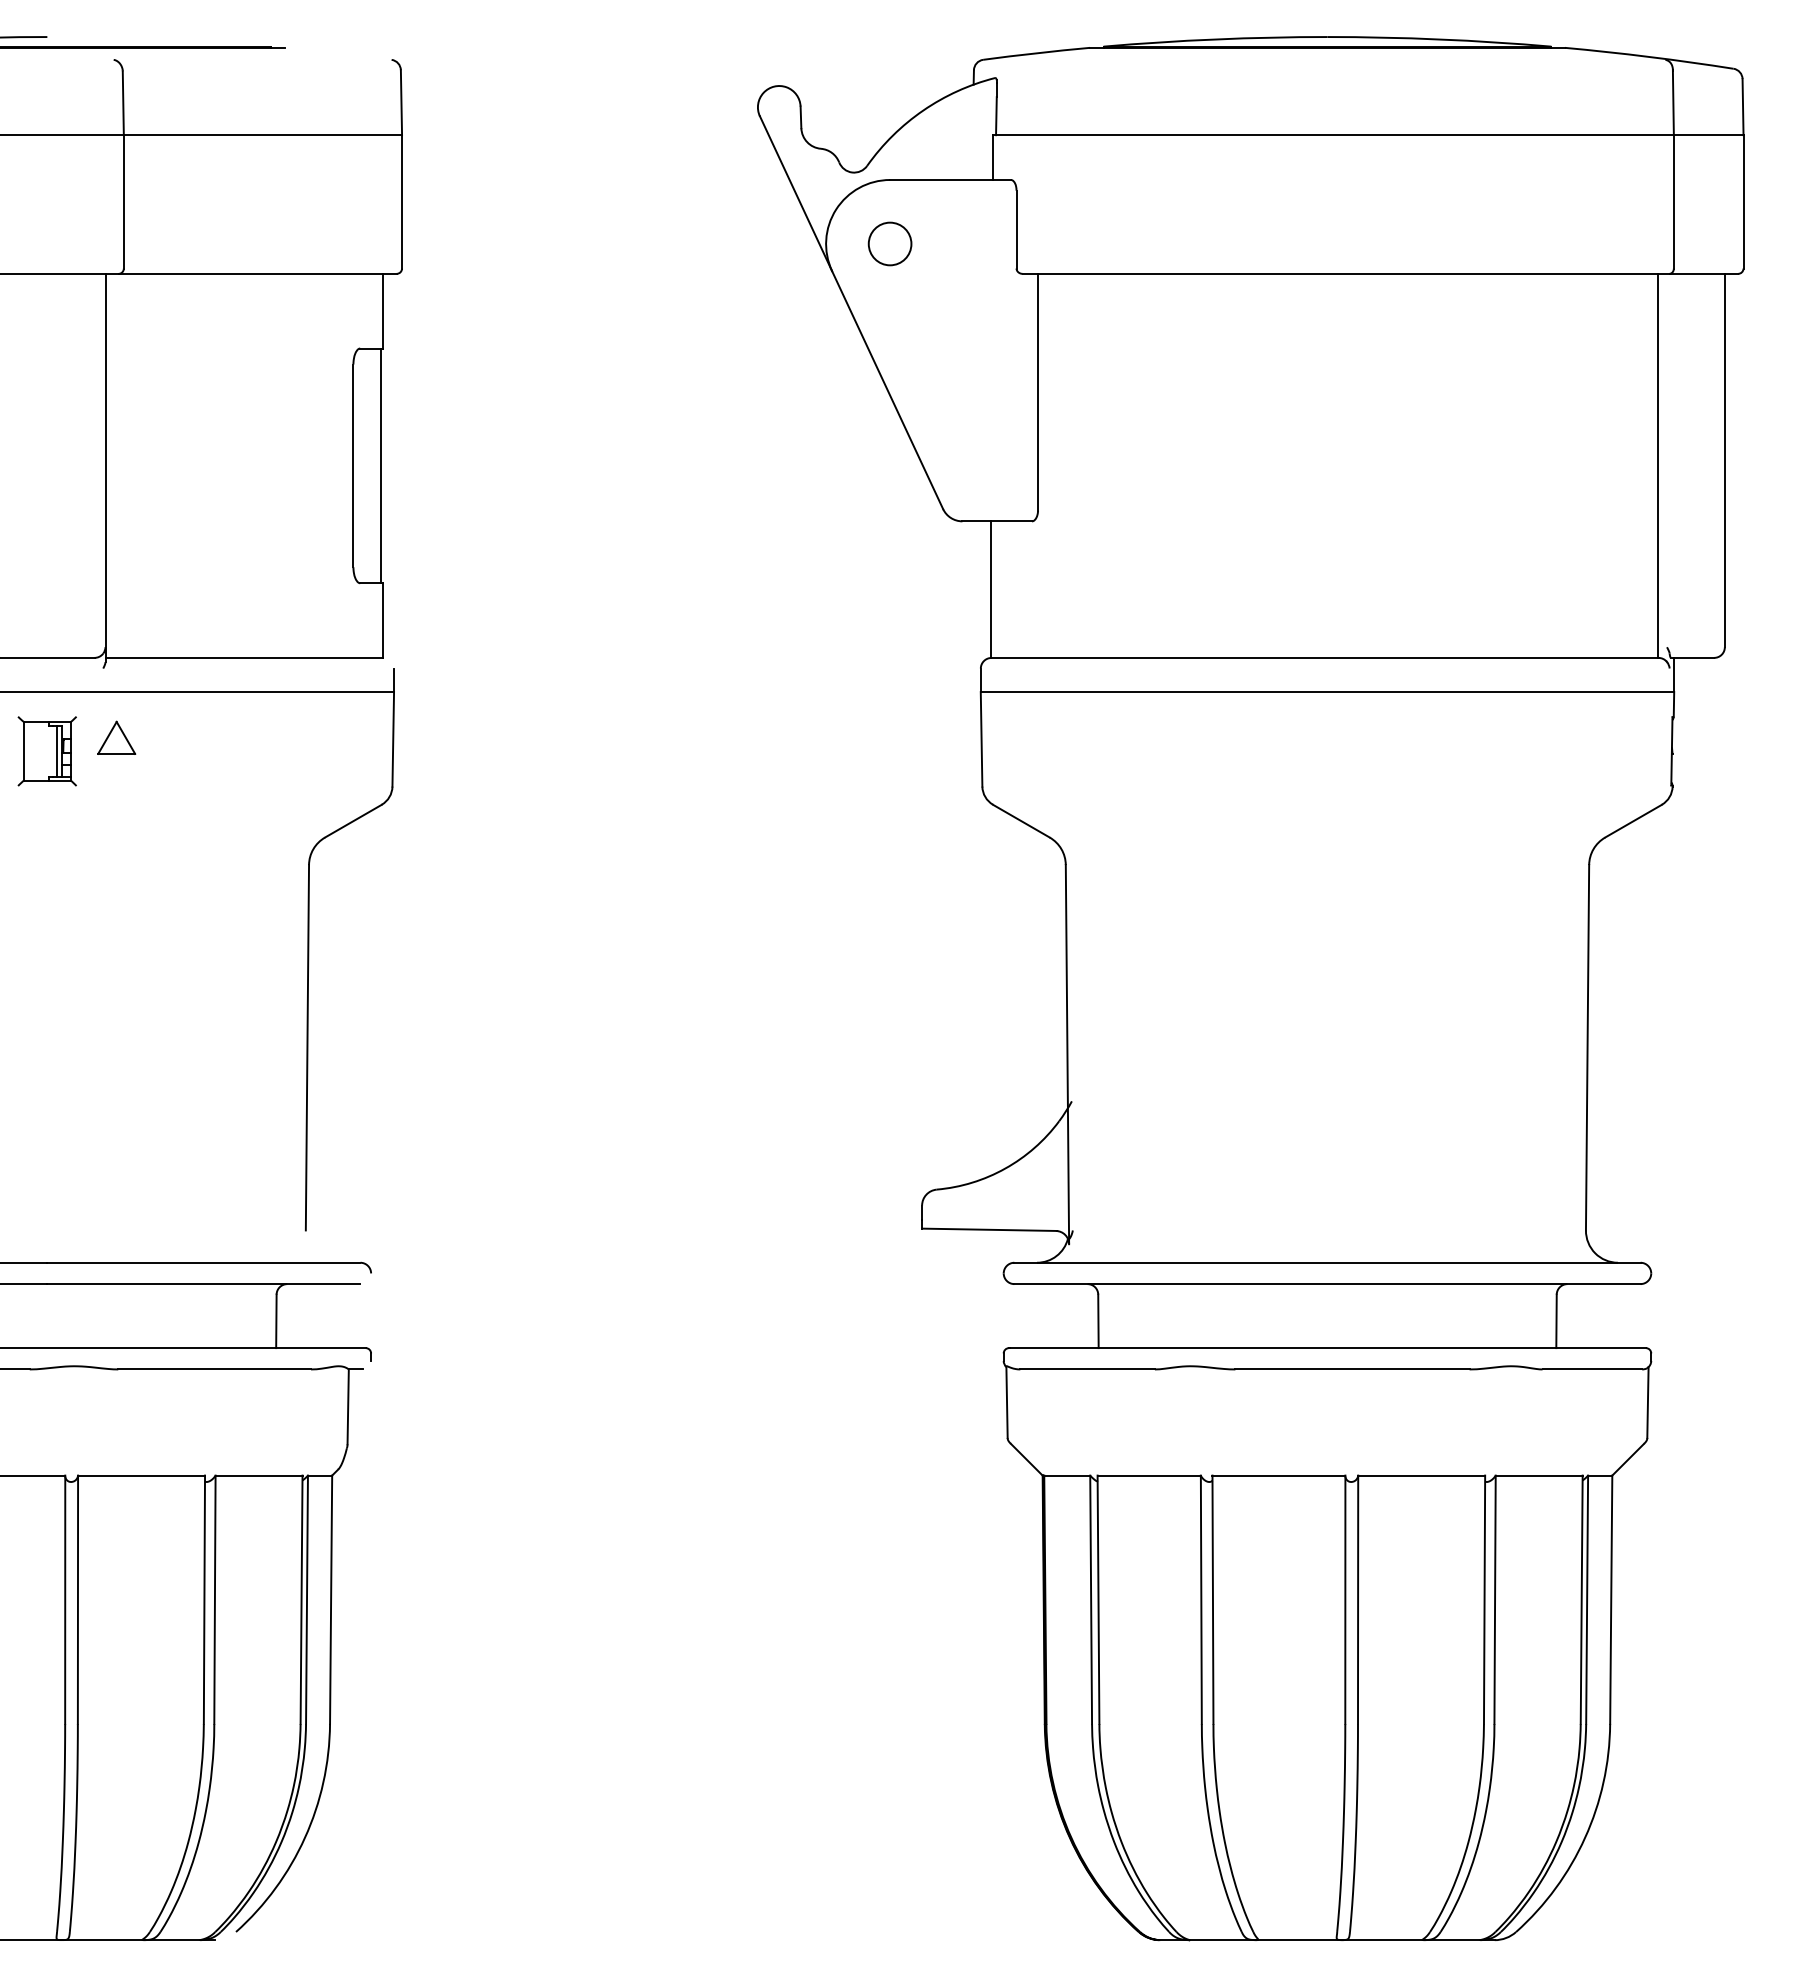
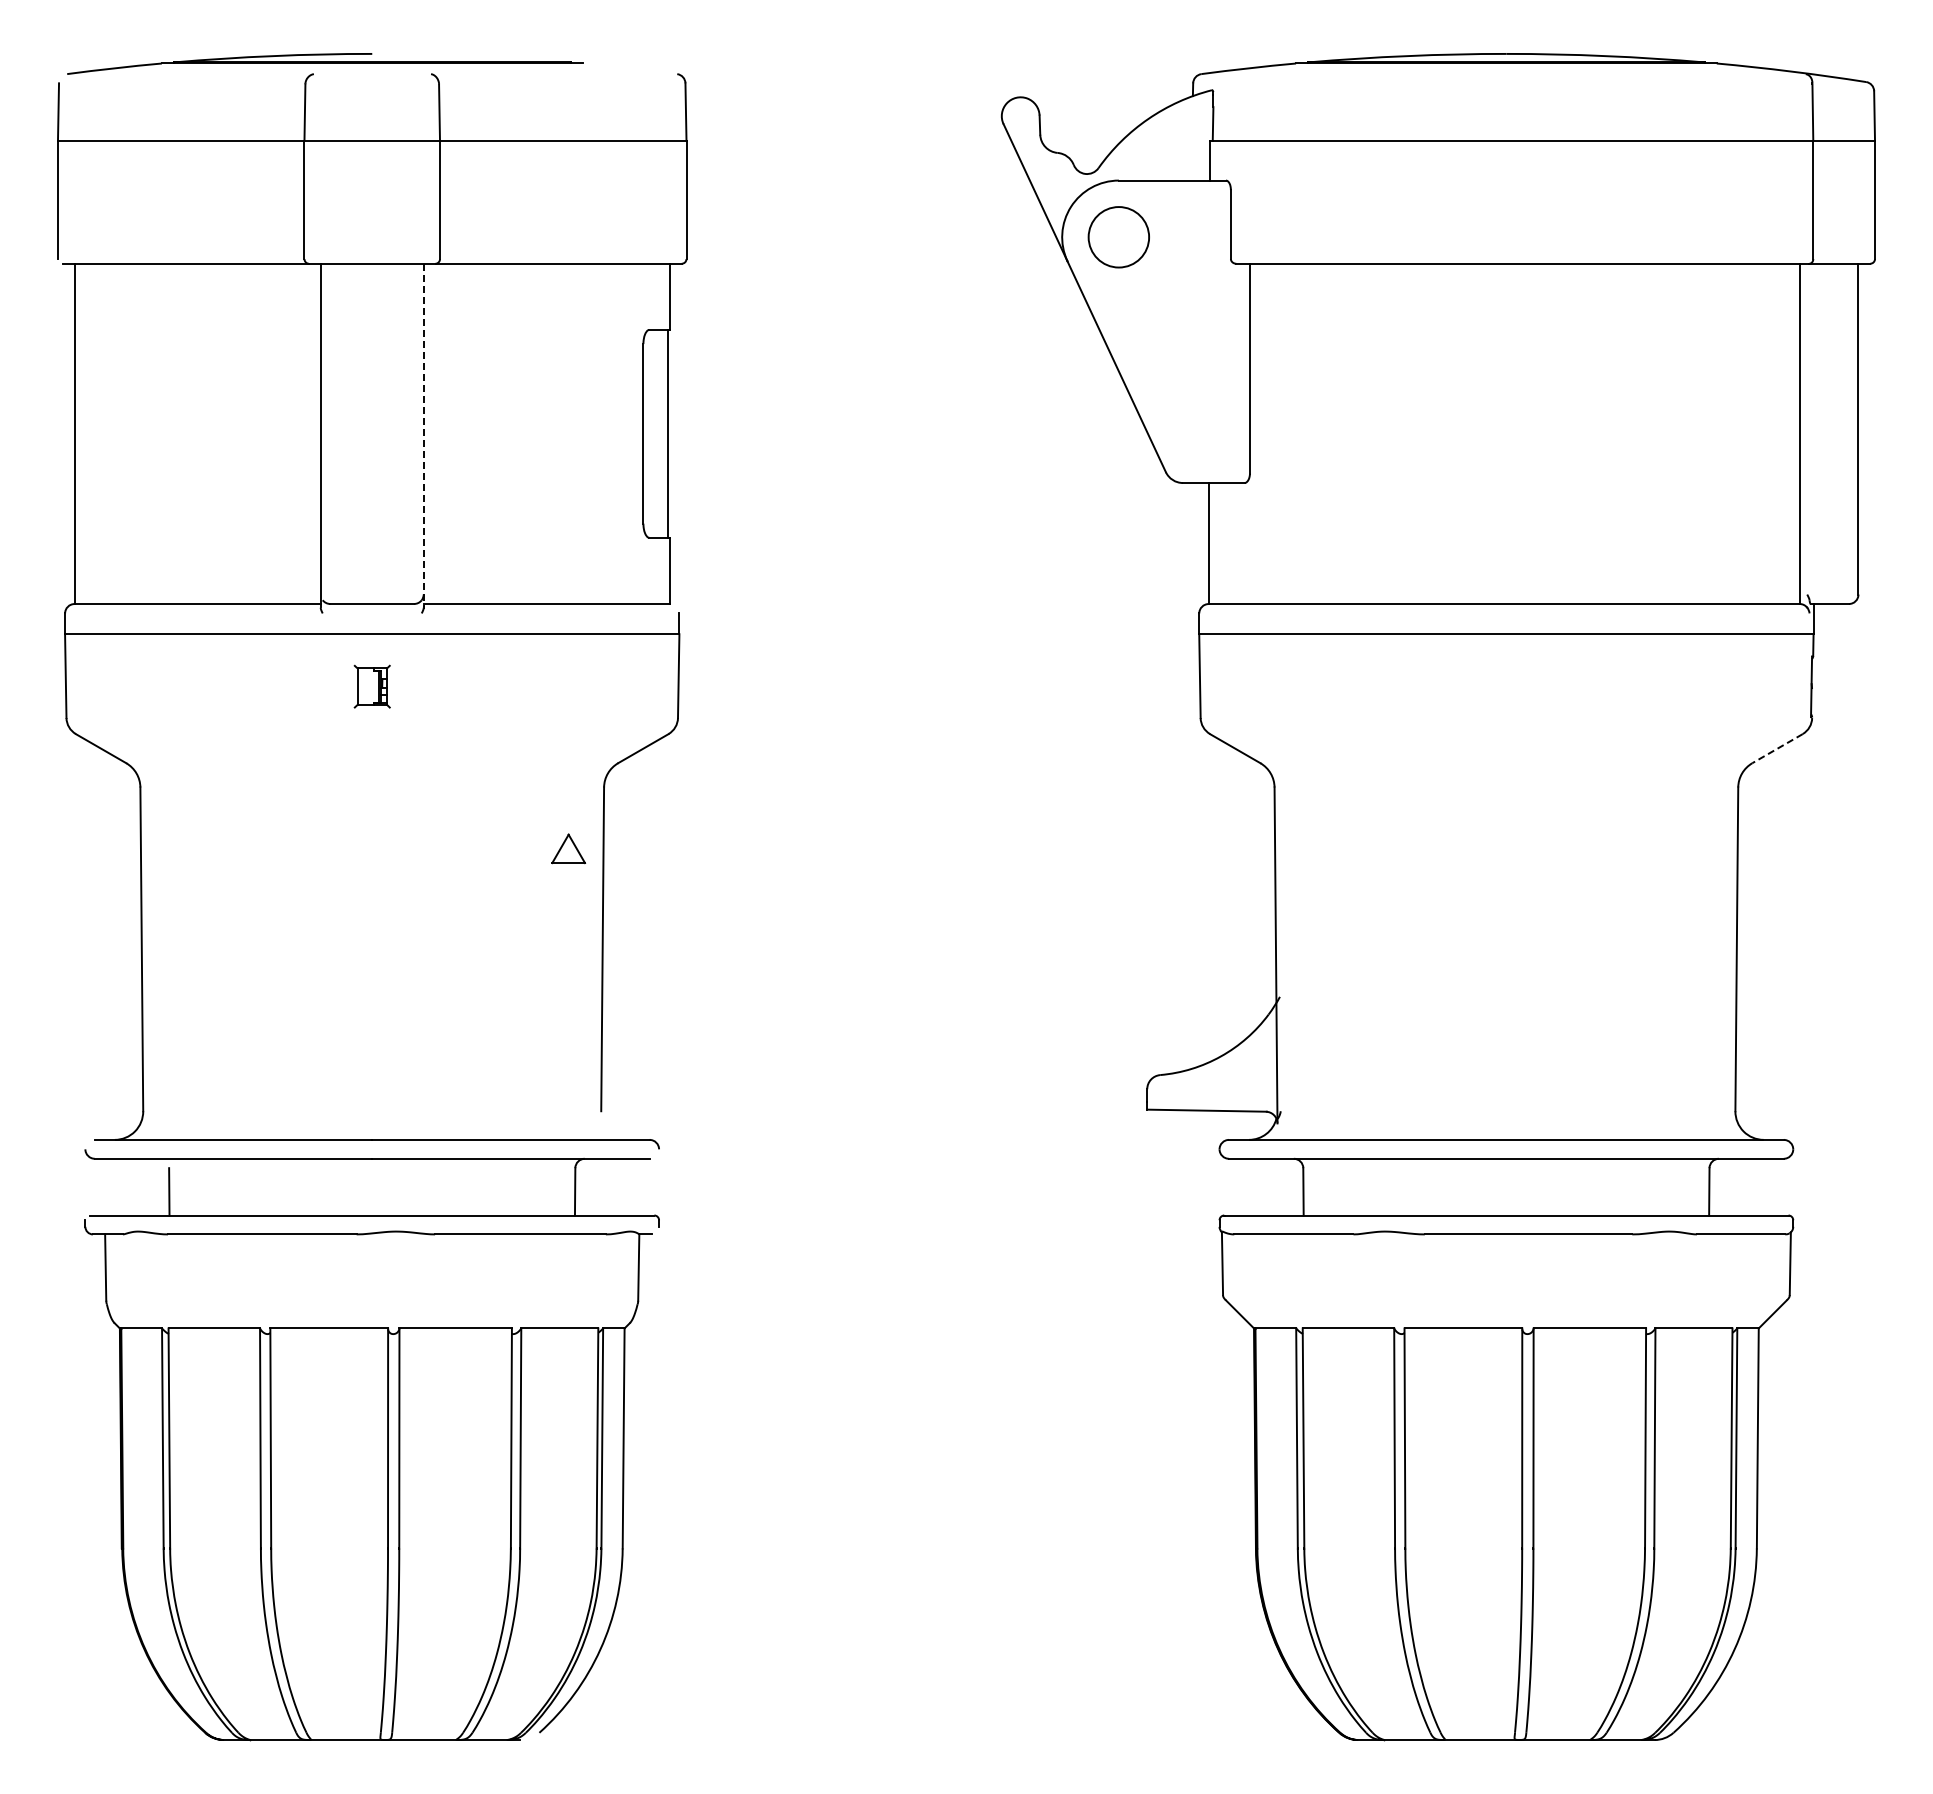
circle: (889, 244) -> (1118, 237), size x1.6
line: (105, 467) -> (423, 435), solid -> dashed
part: (116, 737) -> (568, 848), moved
part: (47, 751) -> (372, 686), size x0.7
line: (1633, 821) -> (1777, 748), solid -> dashed

